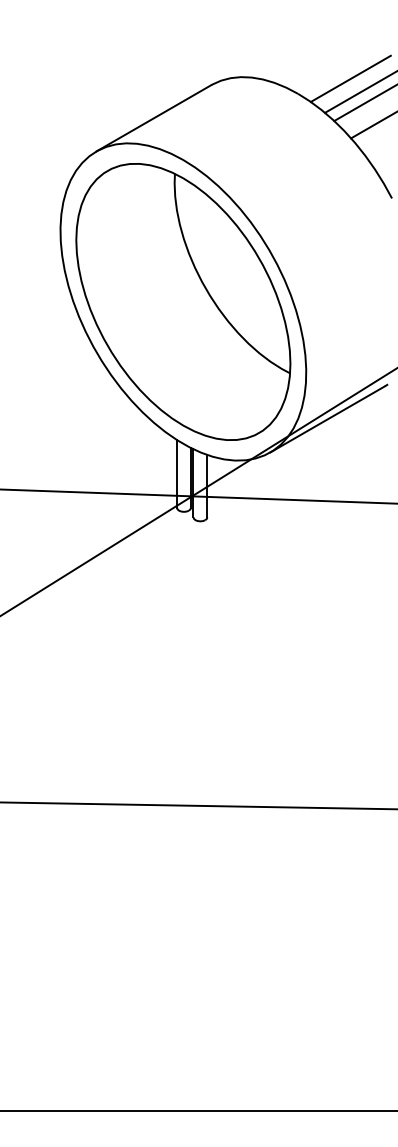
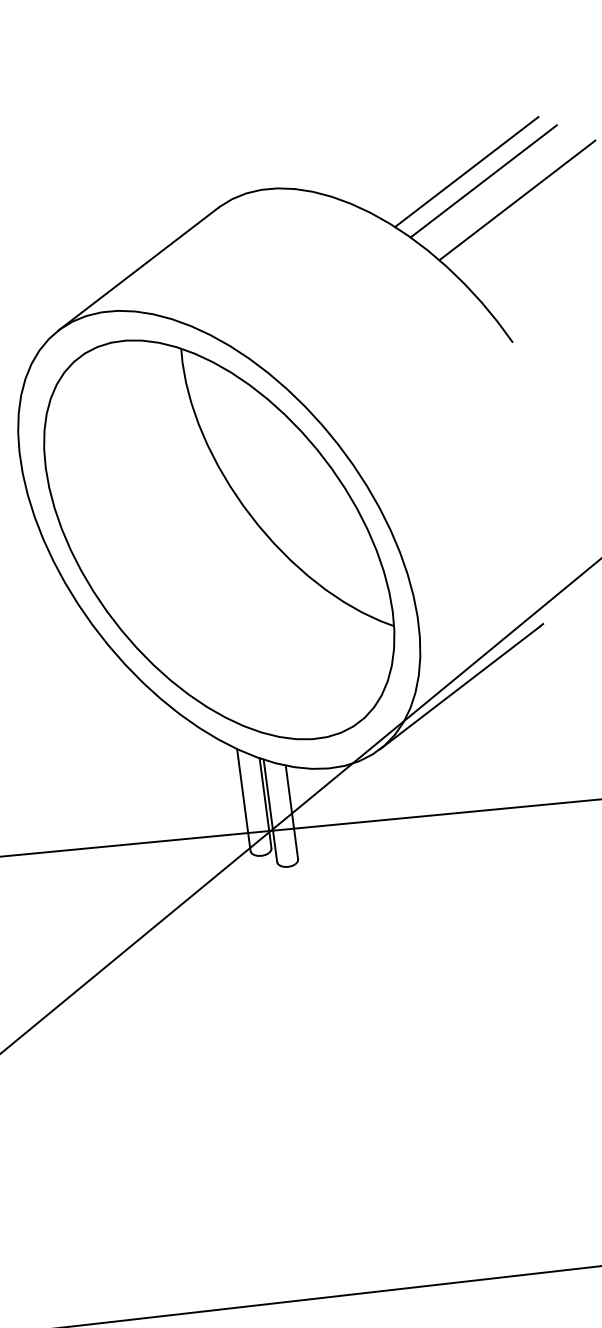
line: (350, 78) -> (426, 170), removed

